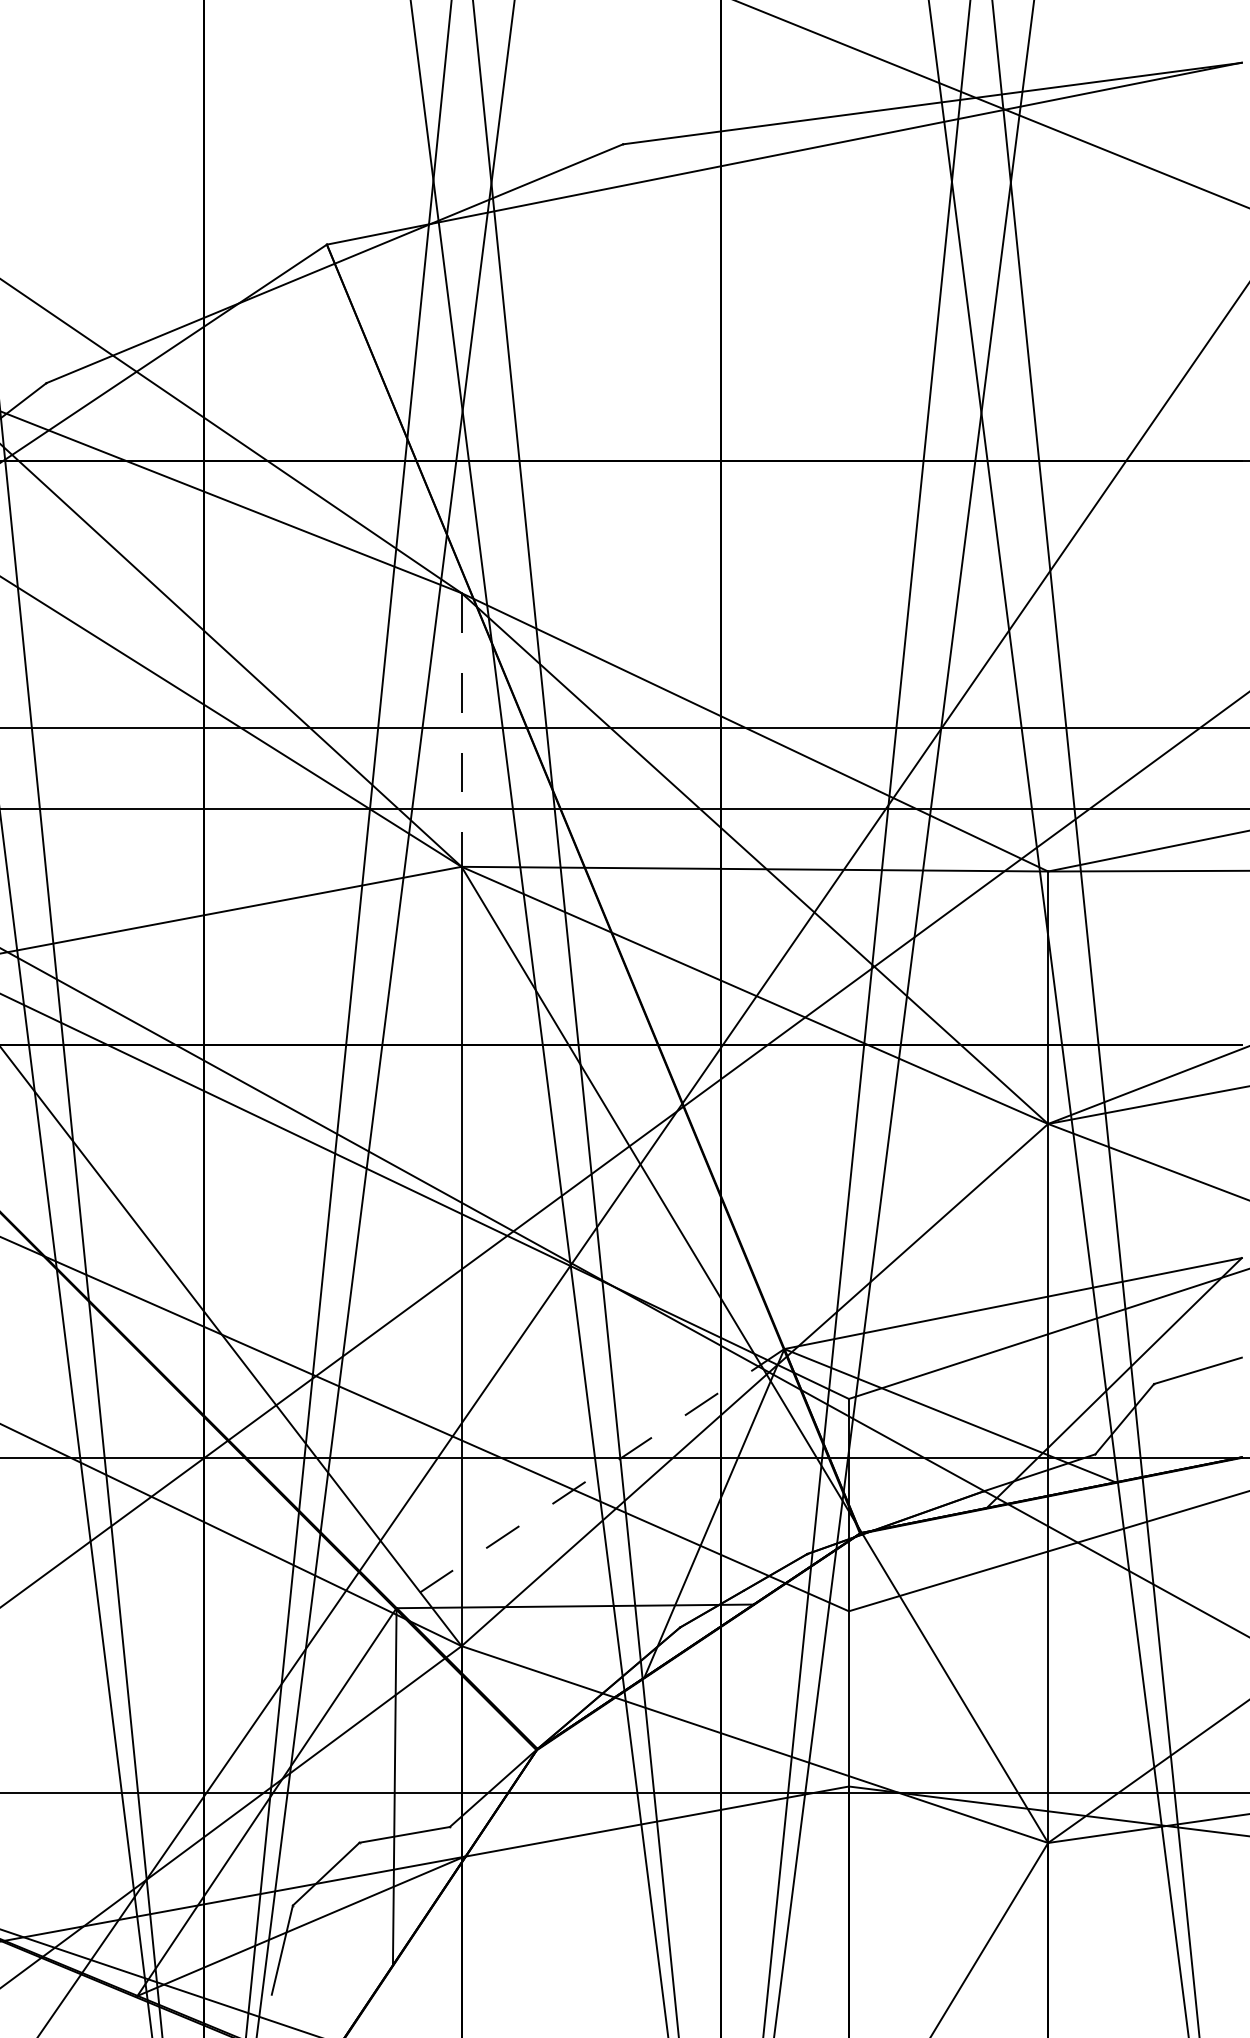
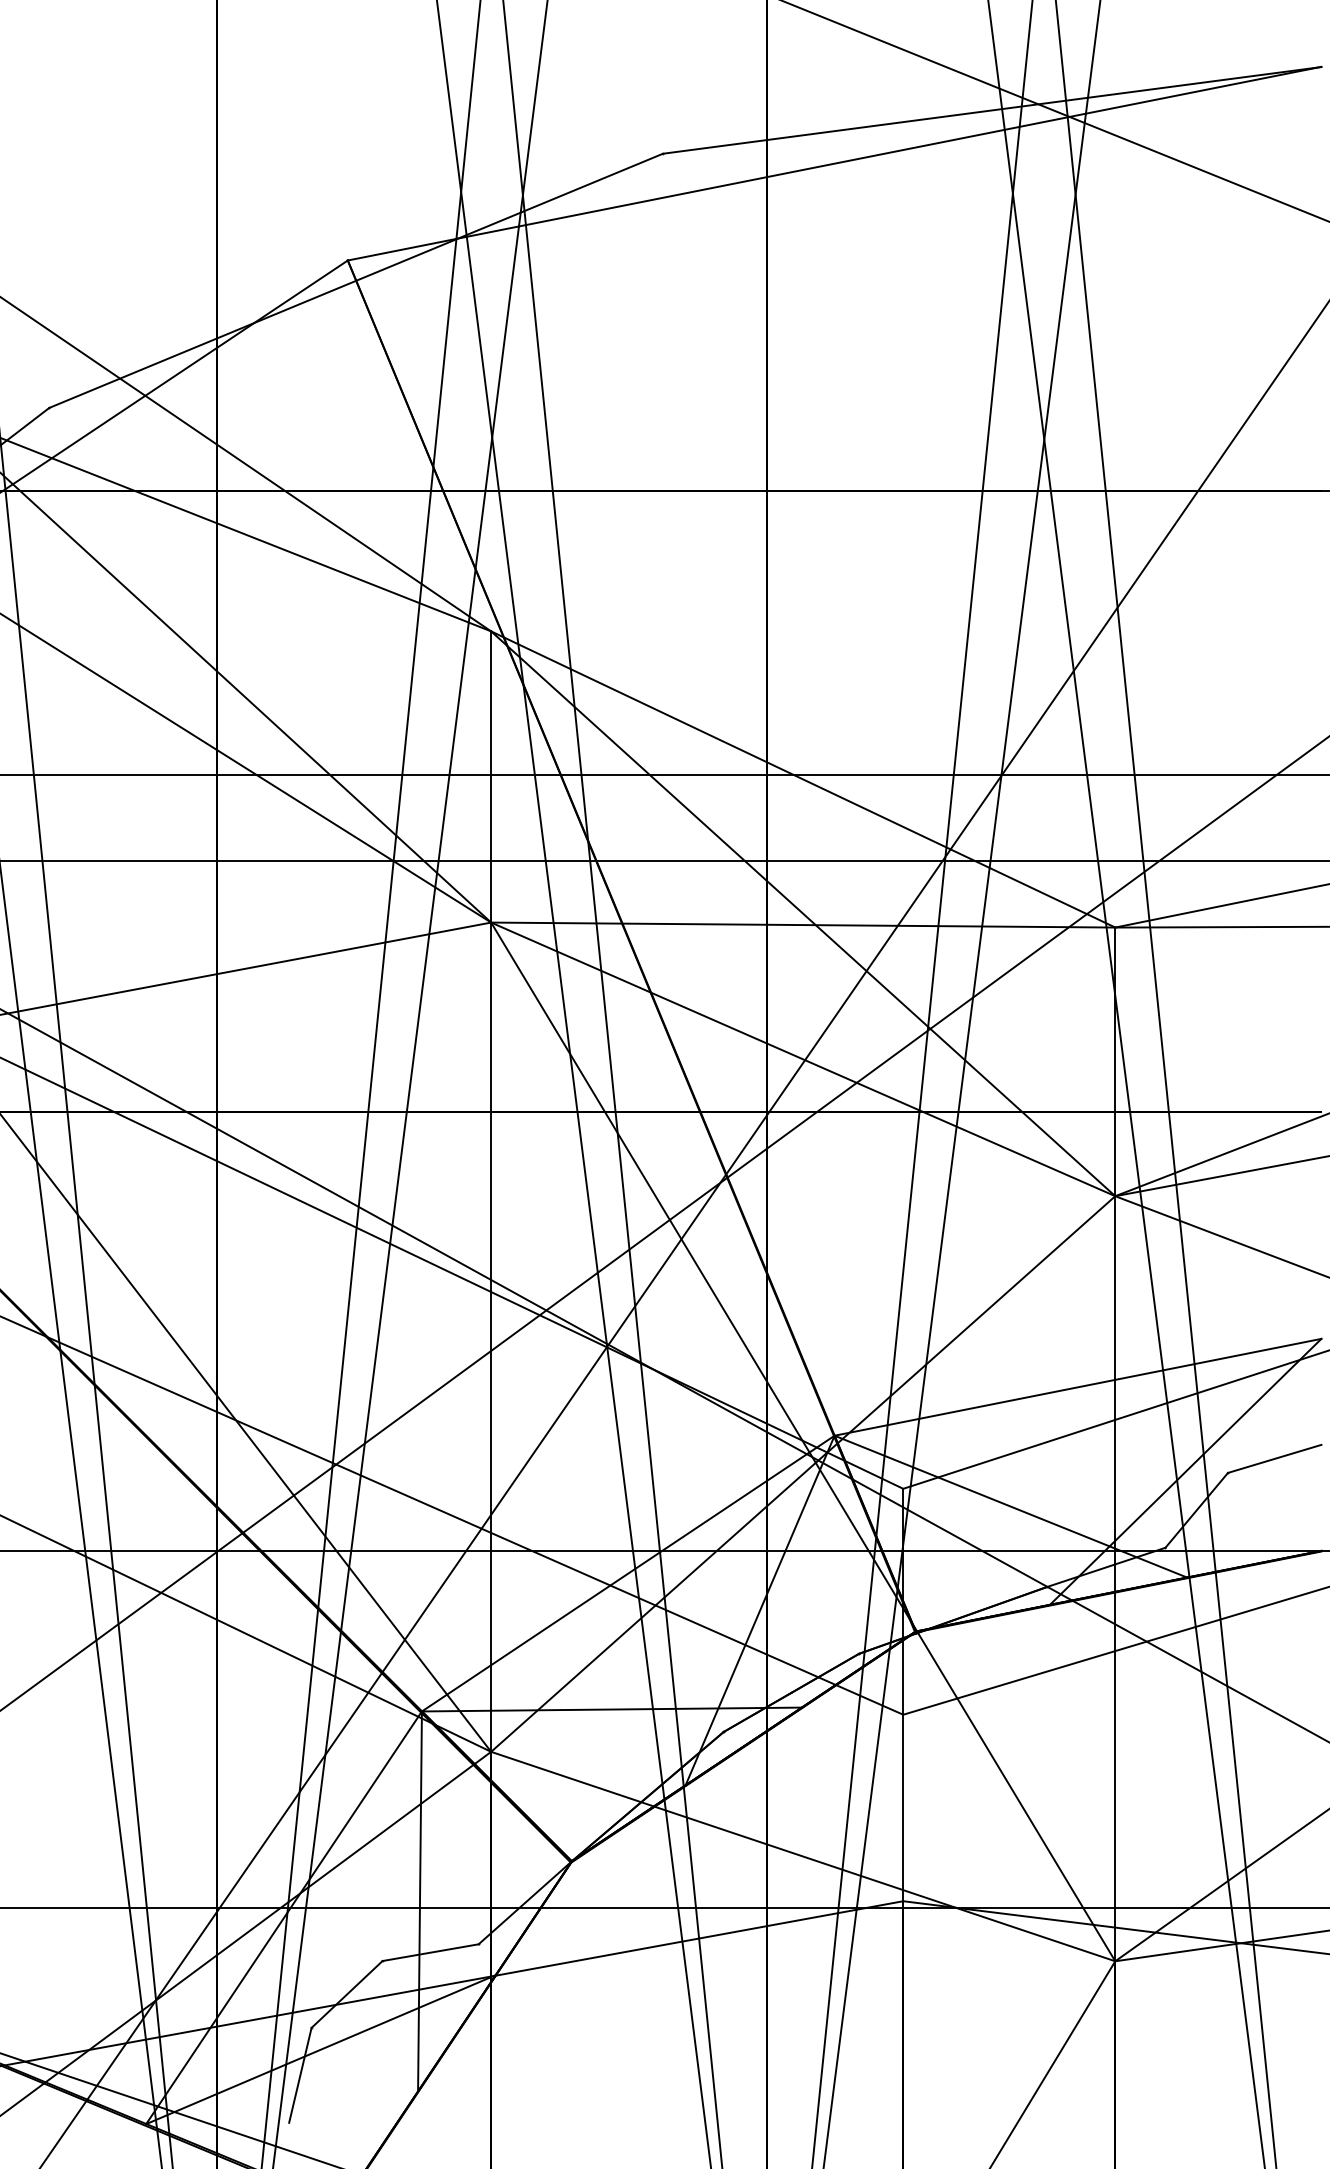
line: (461, 730) -> (491, 777), dashed -> solid
line: (590, 1478) -> (628, 1573), dashed -> solid

